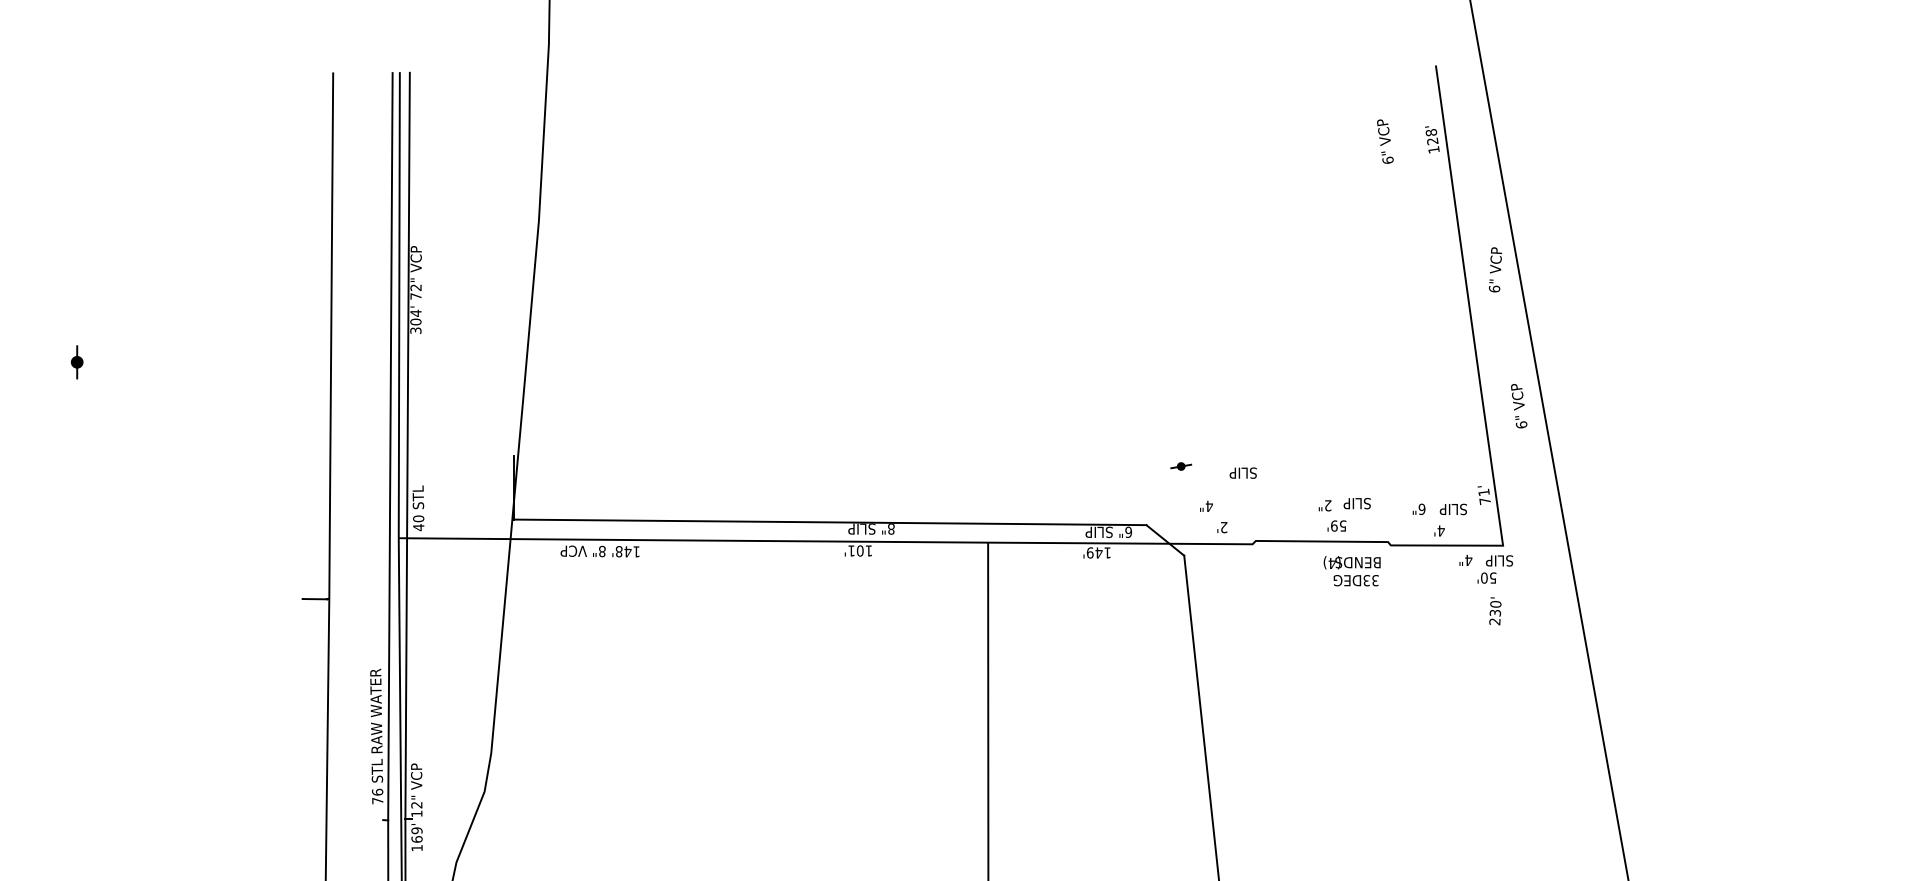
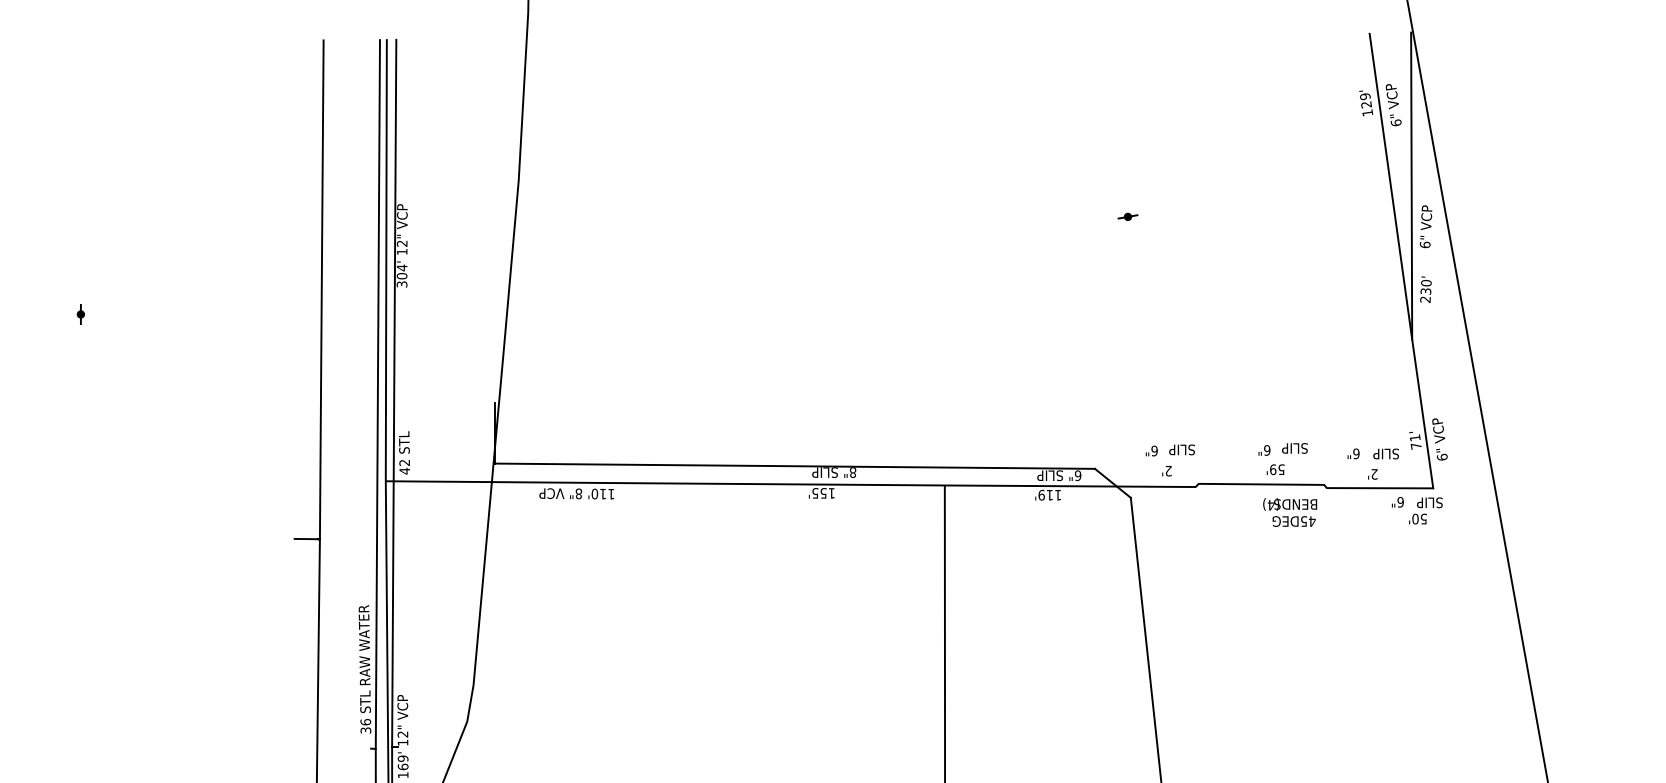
text: (1431, 132) -> (1365, 96), 128' -> 129'
text: (1385, 141) -> (1393, 104), moved
line: (1479, 226) -> (1410, 185), added
text: (415, 296) -> (401, 251), 72" -> 12"
part: (77, 362) -> (81, 314), size x0.62
text: (1519, 406) -> (1440, 439), moved
part: (1181, 466) -> (1128, 216), moved
text: (1242, 472) -> (1181, 449), moved
text: (1327, 505) -> (1266, 450), 2" -> 6"
text: (1209, 506) -> (1154, 451), 4" -> 6"
text: (418, 518) -> (404, 462), 40 -> 42
text: (1440, 530) -> (1373, 473), 4' -> 2'
text: (855, 550) -> (819, 492), 101' -> 155'
text: (623, 551) -> (598, 493), 148' -> 110'
text: (1098, 552) -> (1049, 494), 149' -> 119'
text: (1468, 560) -> (1400, 502), 4" -> 6"
text: (1371, 580) -> (1308, 521), 33DEG -> 45DEG
text: (1495, 611) -> (1426, 289), moved
text: (377, 800) -> (365, 730), 76 -> 36

